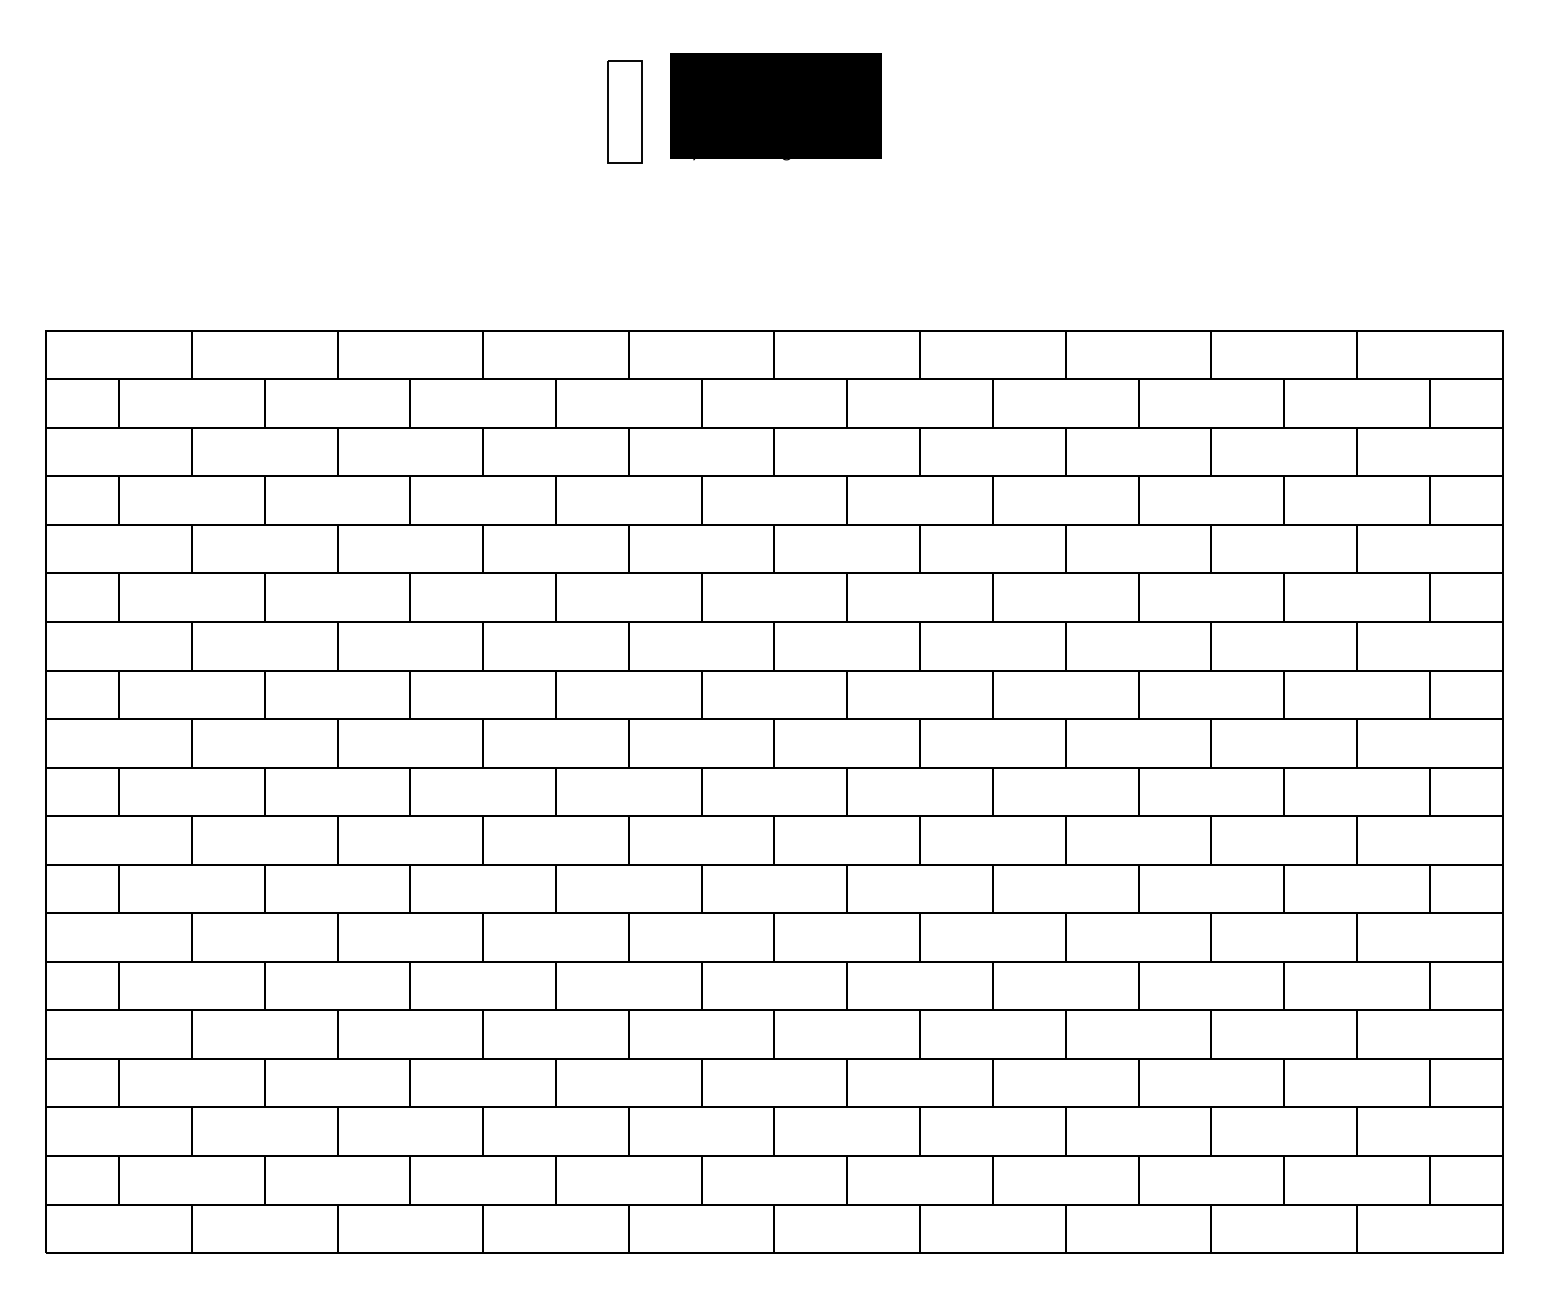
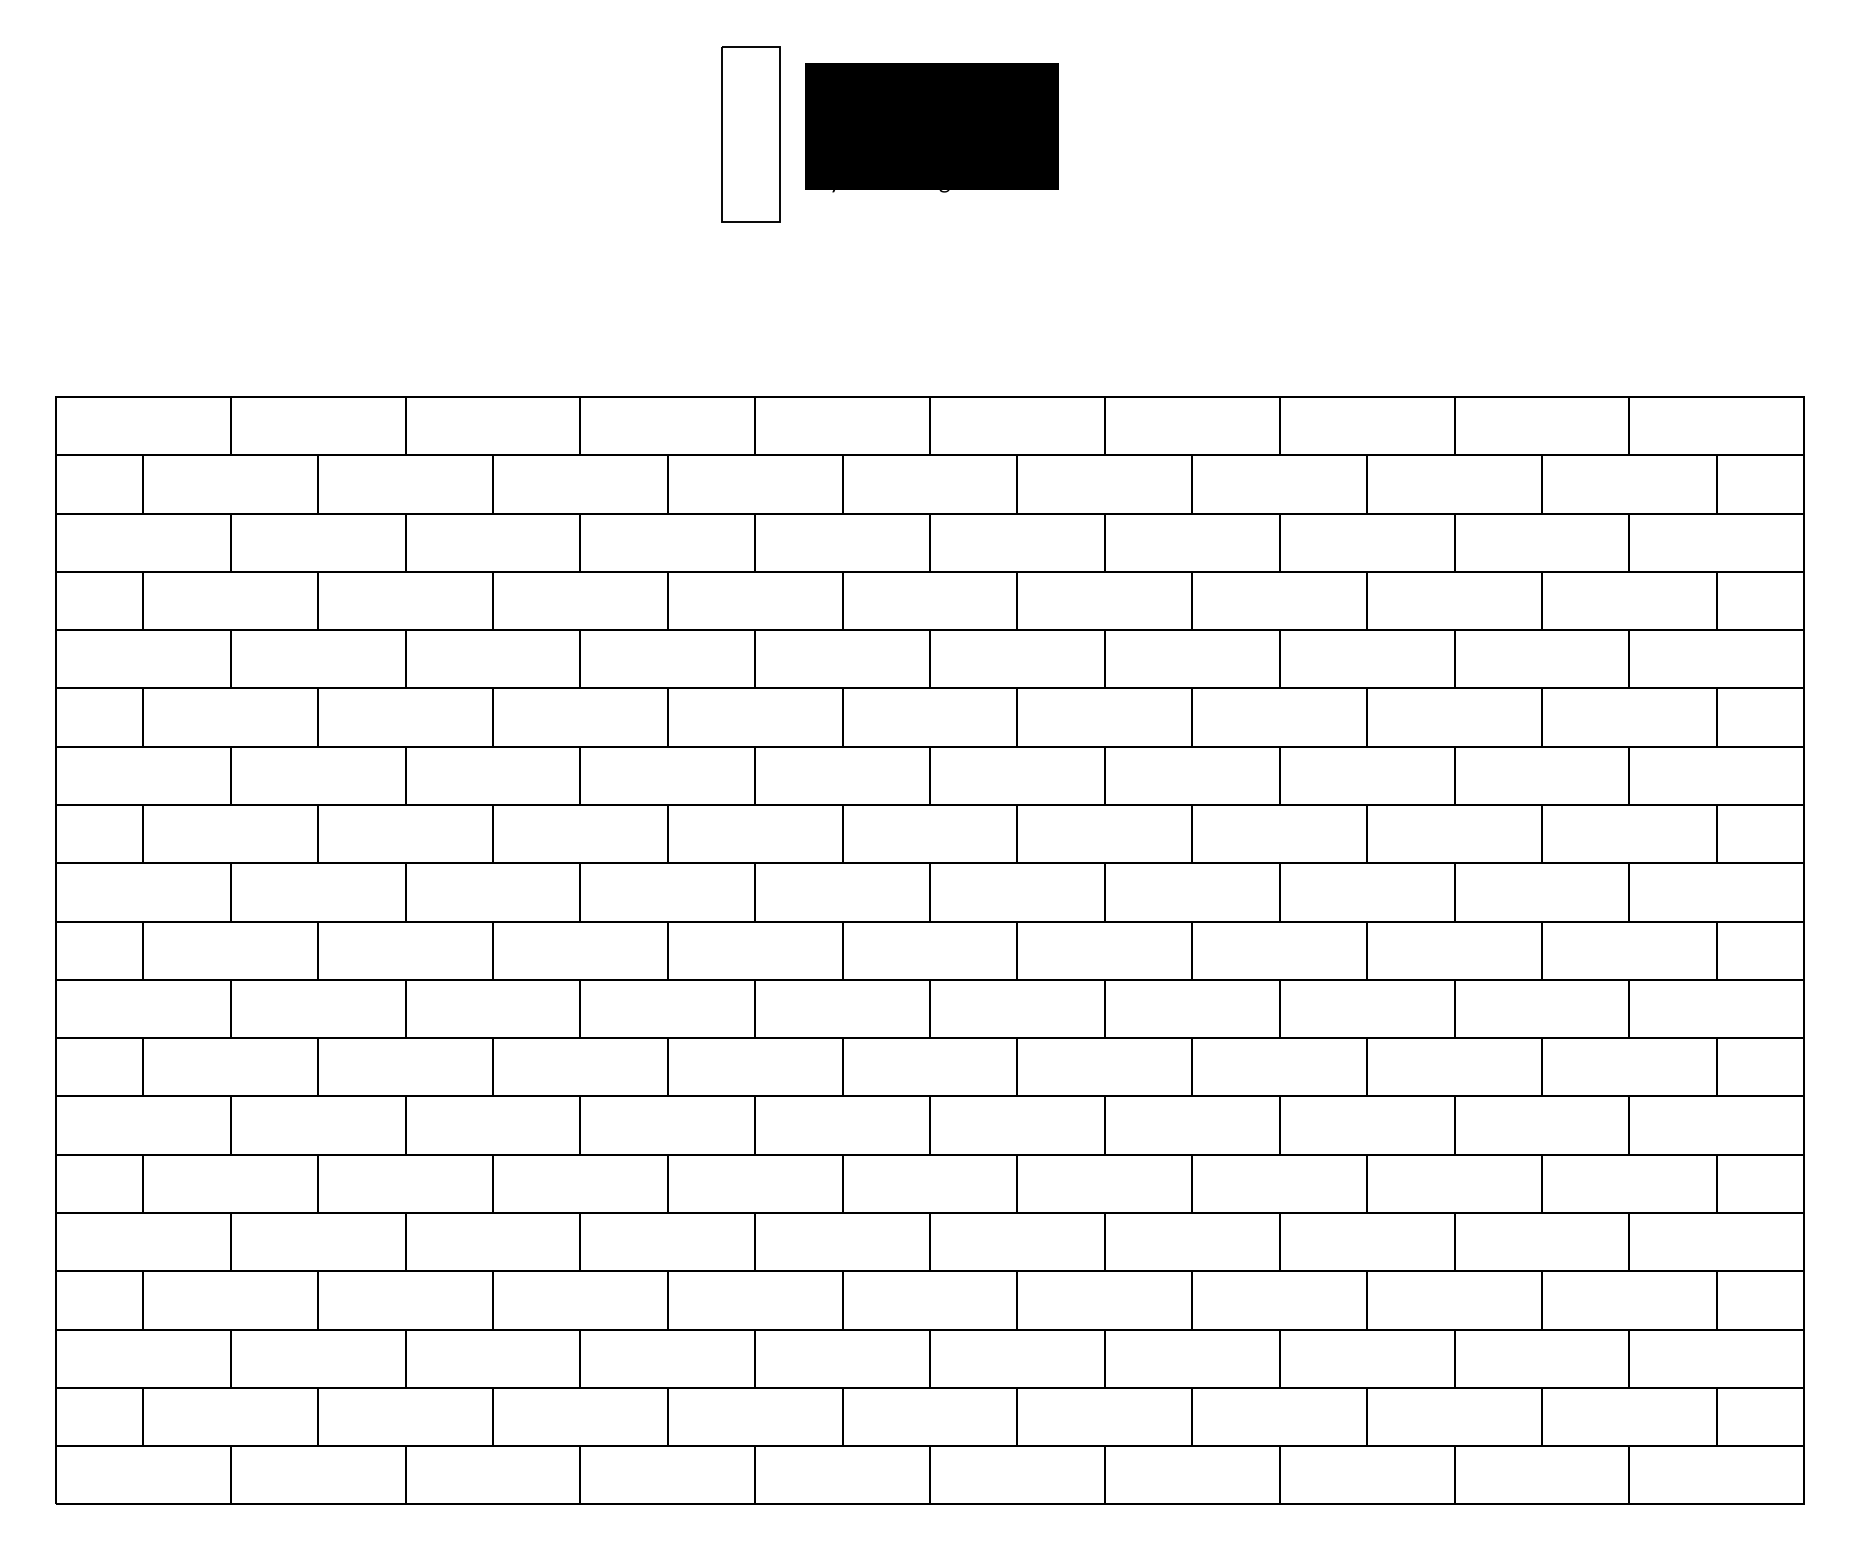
part: (624, 112) -> (750, 134), size x1.43

